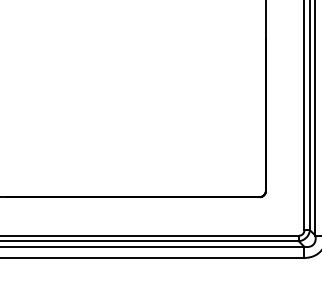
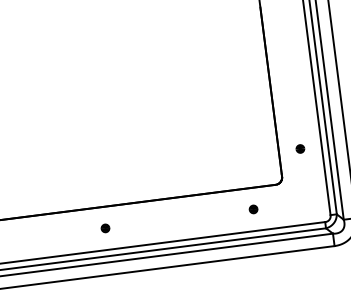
part: (284, 168) -> (299, 149), added
part: (104, 216) -> (105, 228), added
part: (236, 216) -> (252, 209), added

